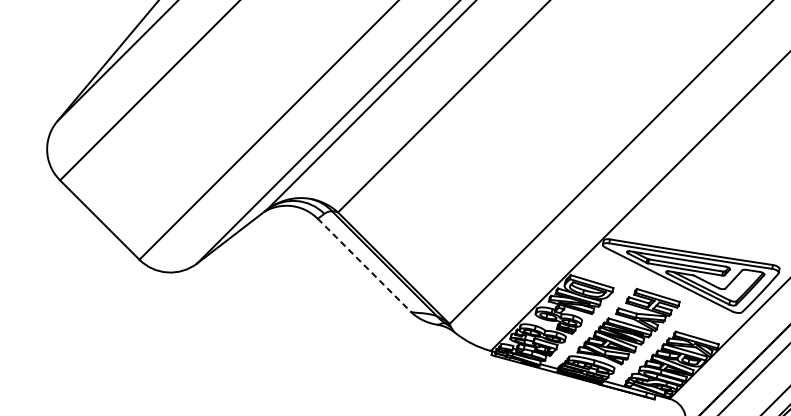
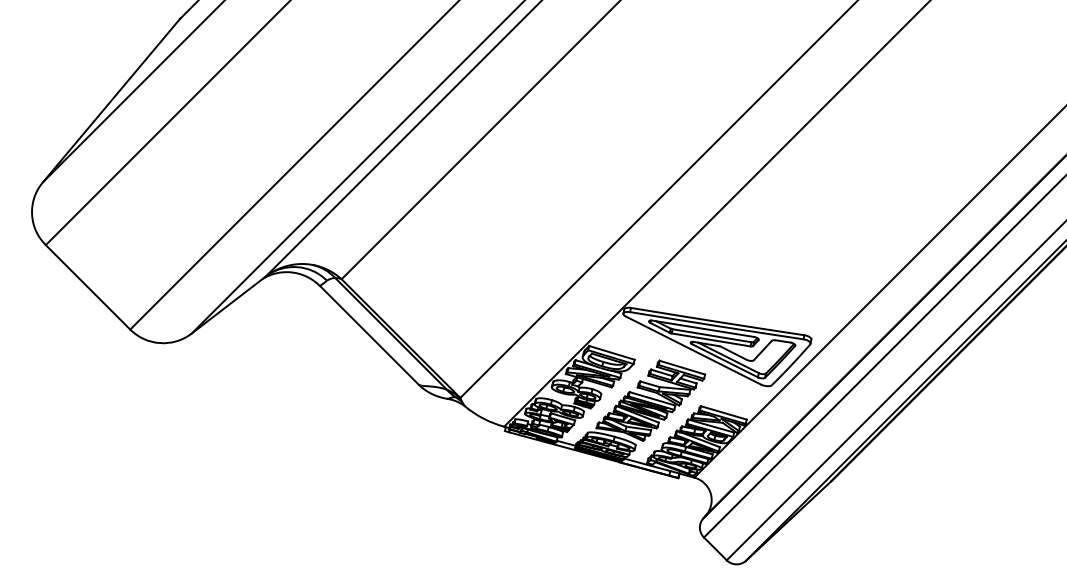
line: (364, 265) -> (369, 335), dashed -> solid

